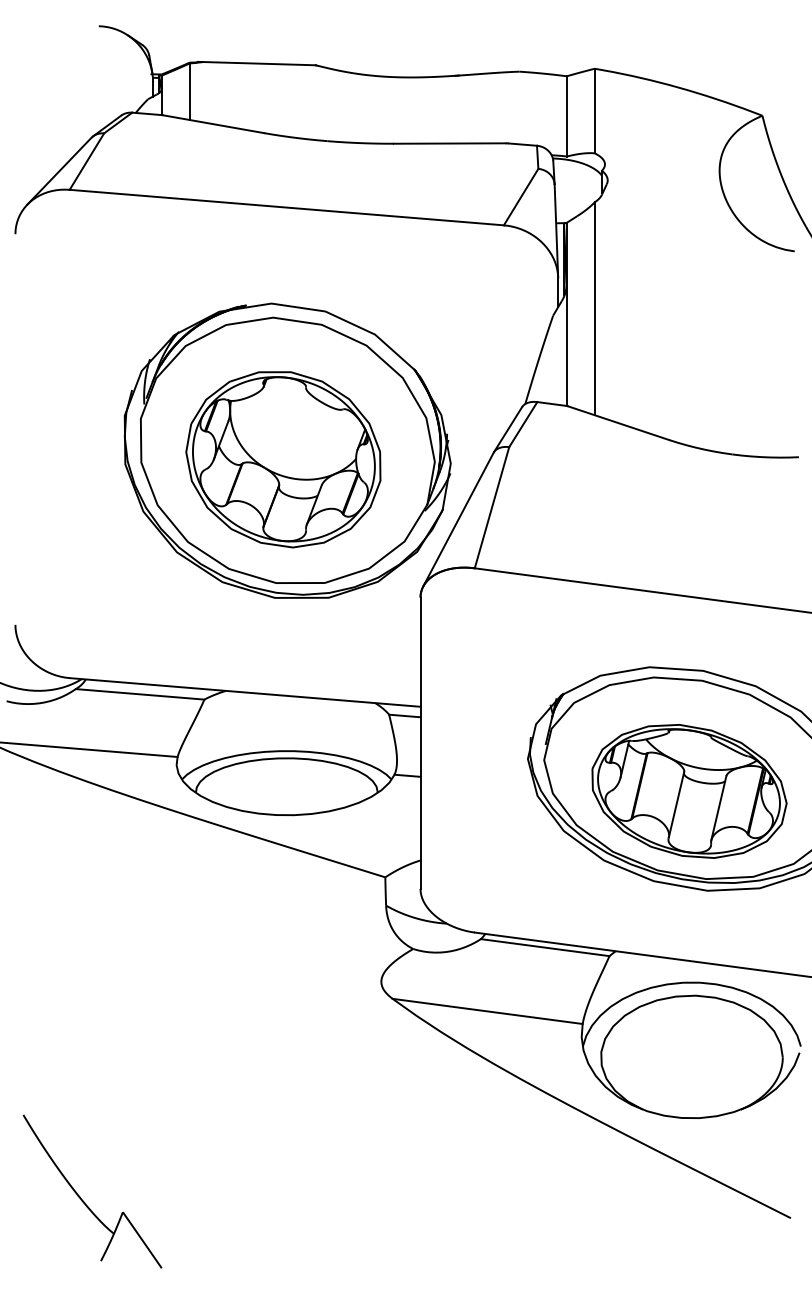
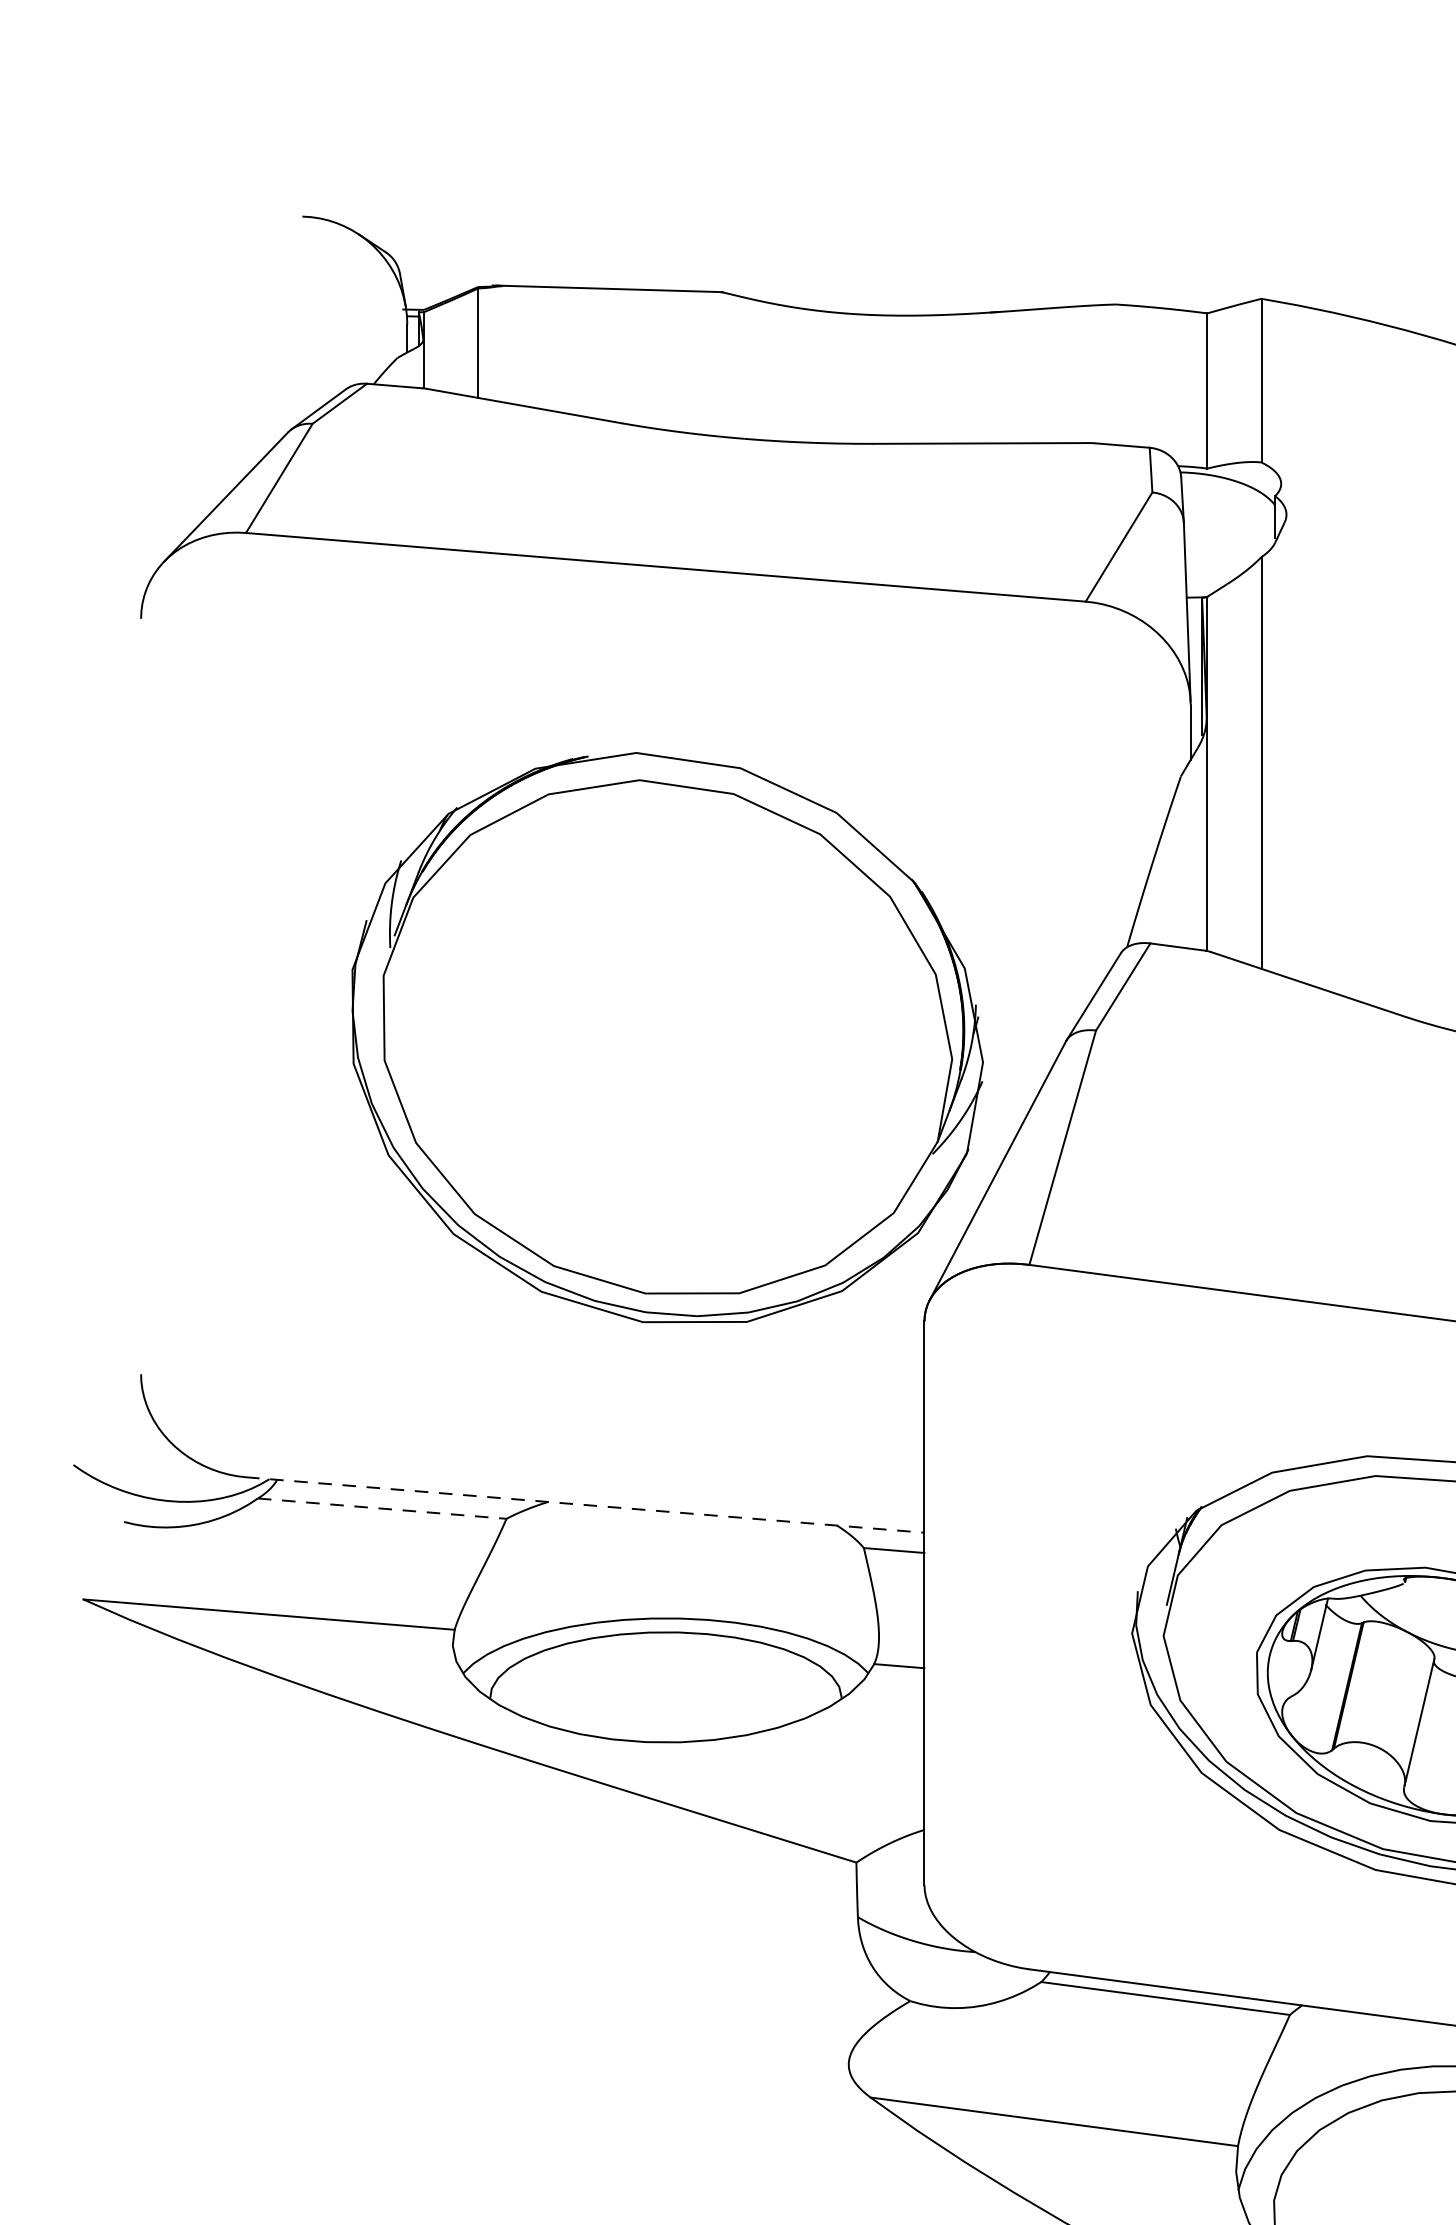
part: (283, 459) -> (659, 1054), removed
line: (245, 692) -> (585, 1505), solid -> dashed
line: (140, 694) -> (382, 1508), solid -> dashed

